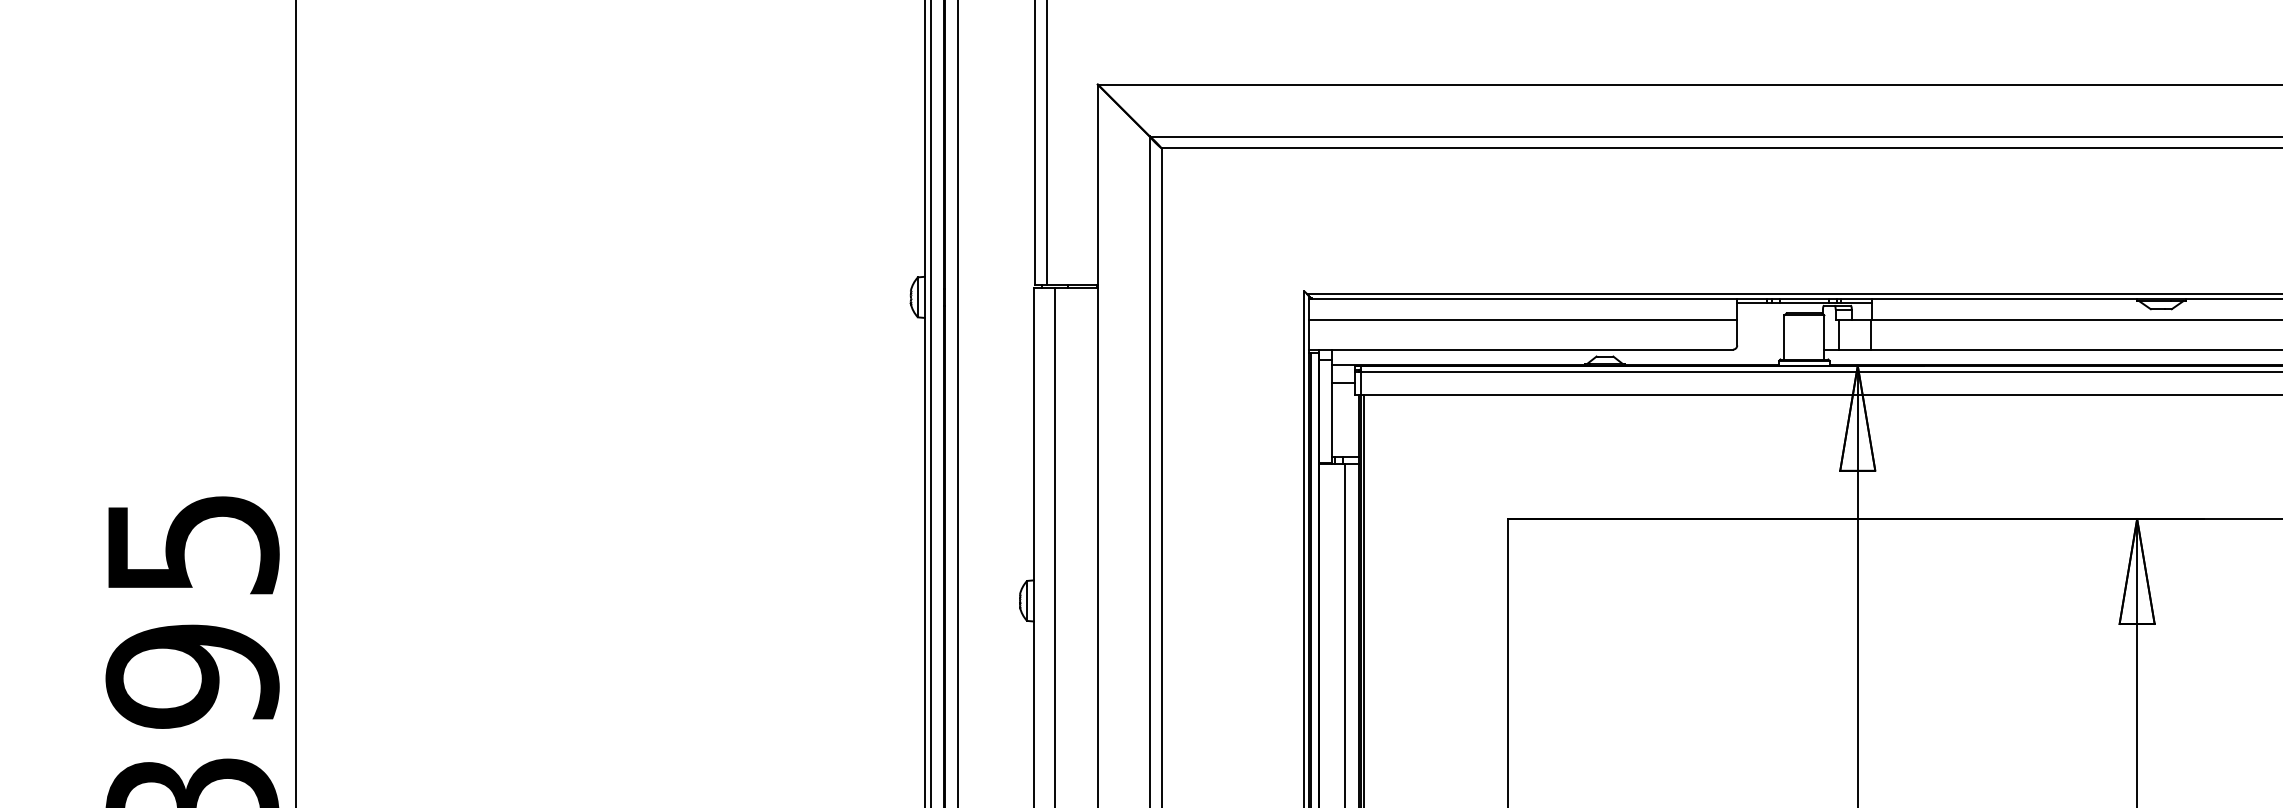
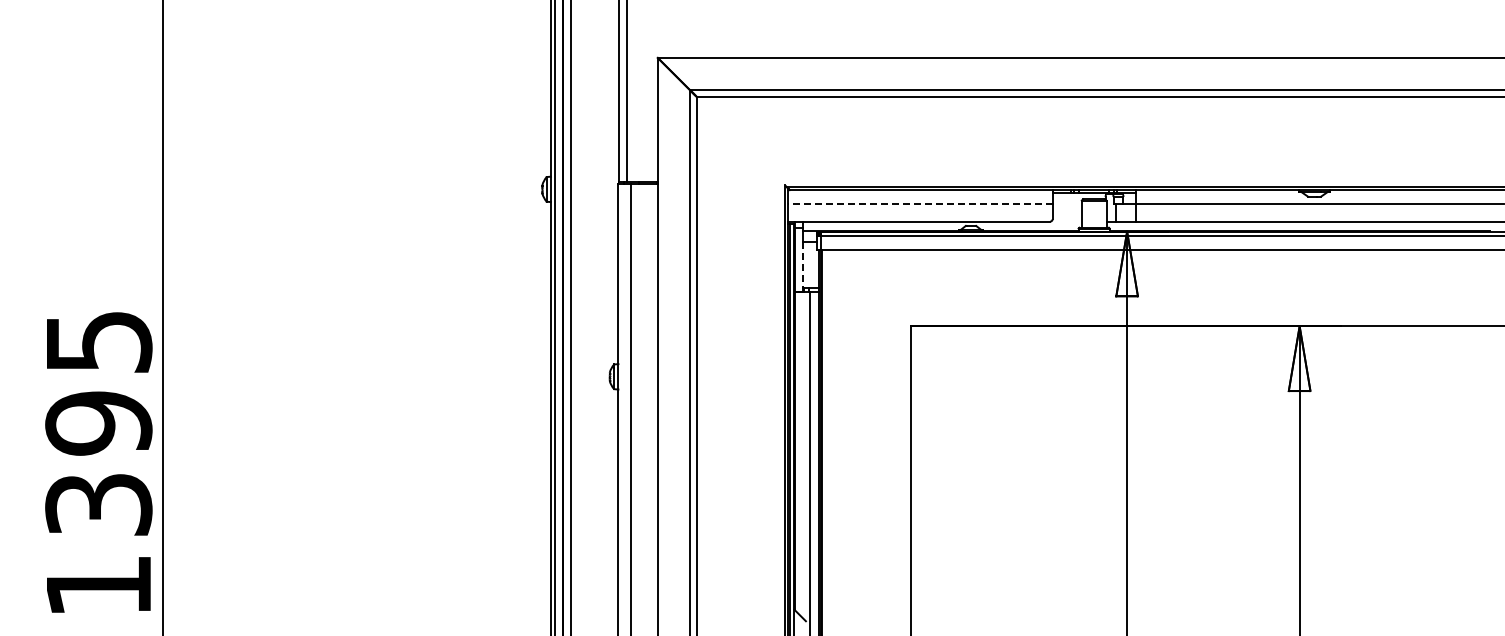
line: (1521, 320) -> (919, 203), solid -> dashed
line: (1332, 420) -> (802, 265), solid -> dashed

